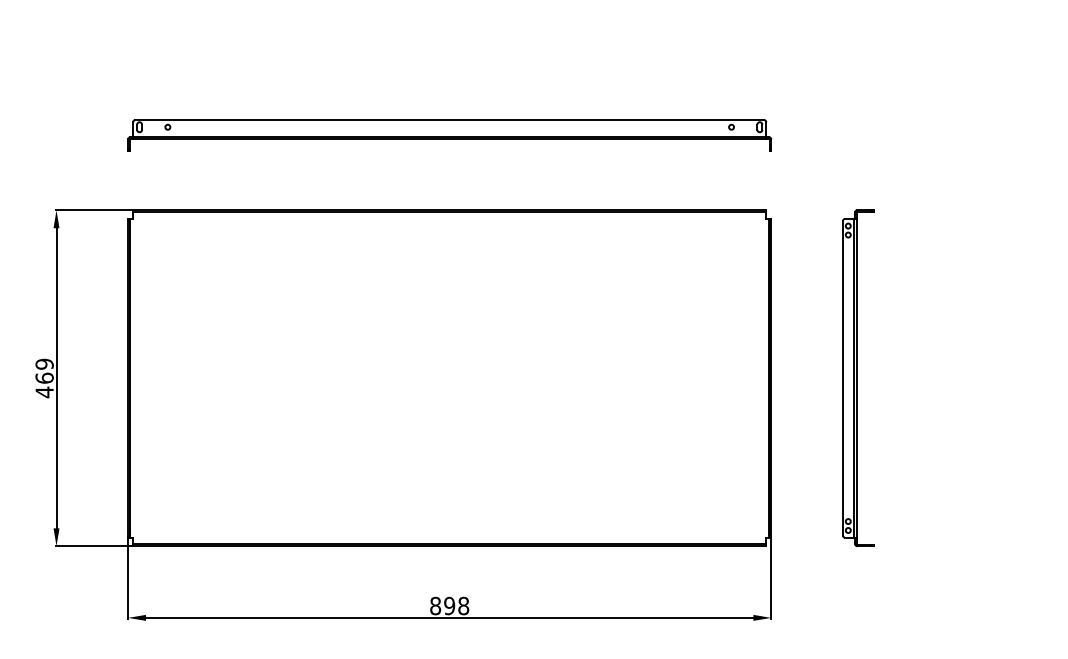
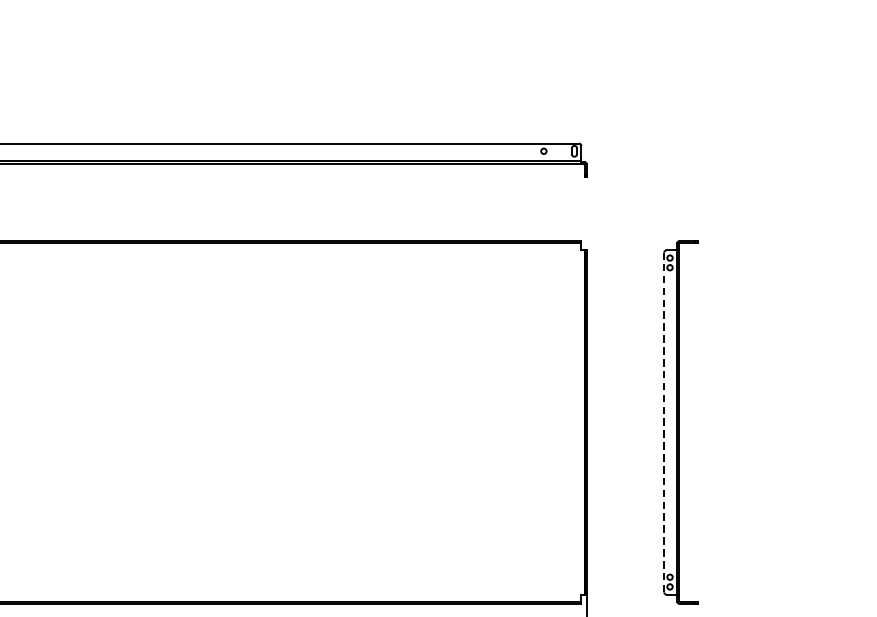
line: (842, 377) -> (663, 421), solid -> dashed

